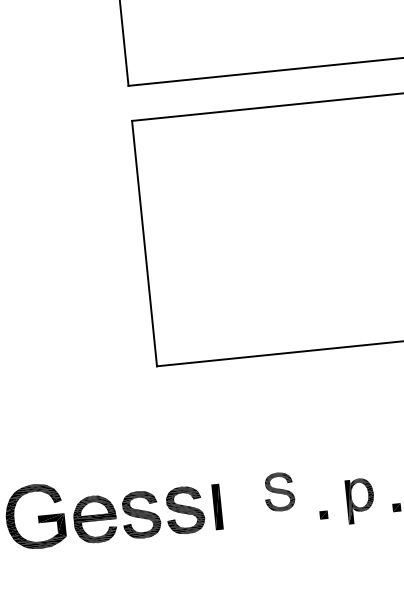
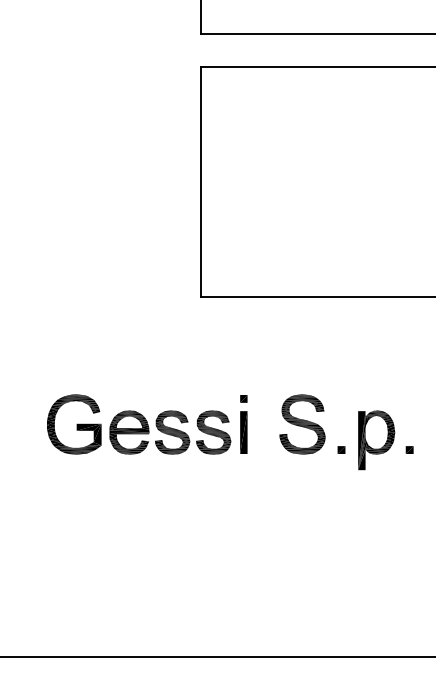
part: (213, 470) -> (243, 398), added
part: (279, 492) -> (302, 424), size x1.67
part: (360, 501) -> (376, 440), size x1.43

